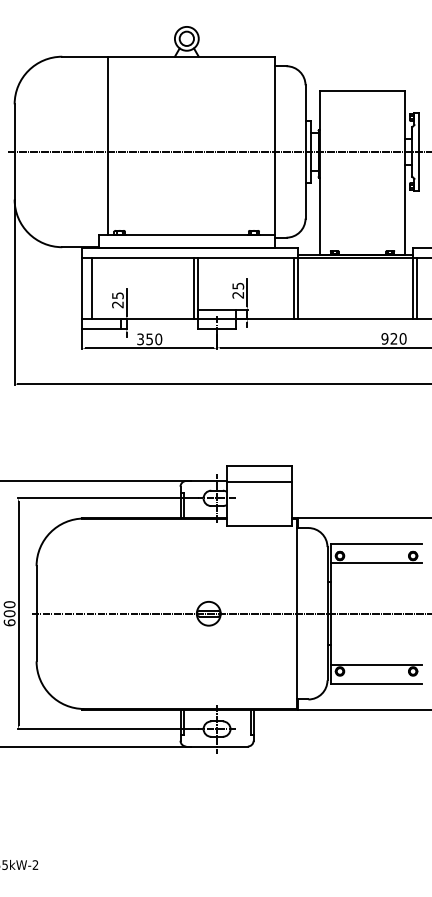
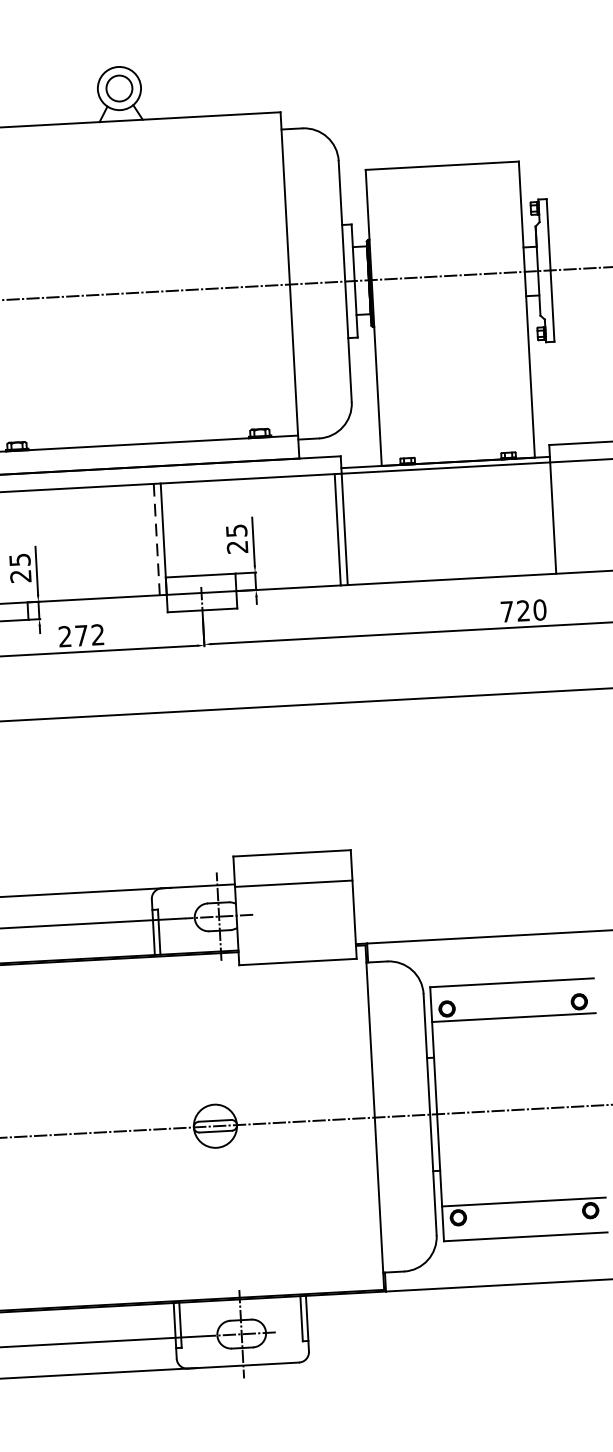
line: (193, 288) -> (155, 539), solid -> dashed
line: (417, 288) -> (561, 517), removed
text: (384, 338) -> (506, 611), 920 -> 720
text: (149, 339) -> (81, 636), 350 -> 272

